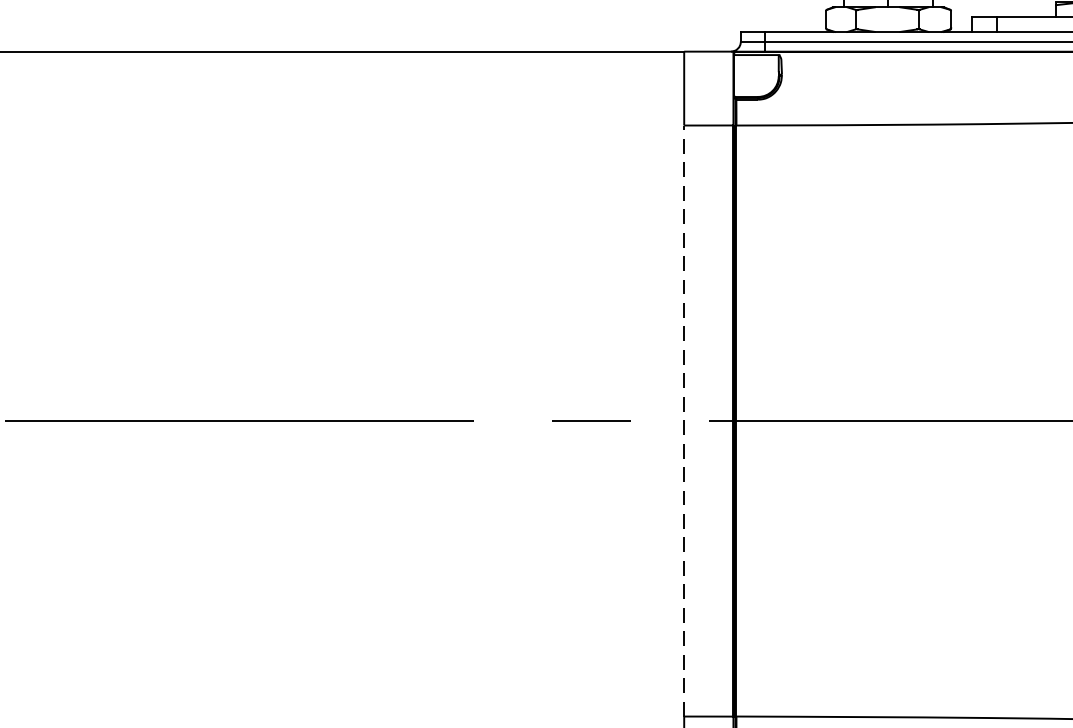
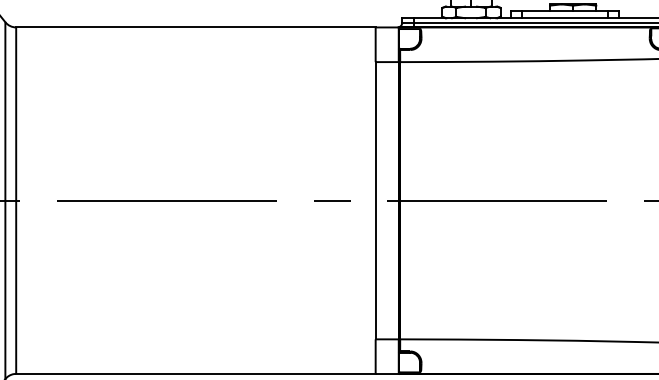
line: (683, 420) -> (375, 200), dashed -> solid

